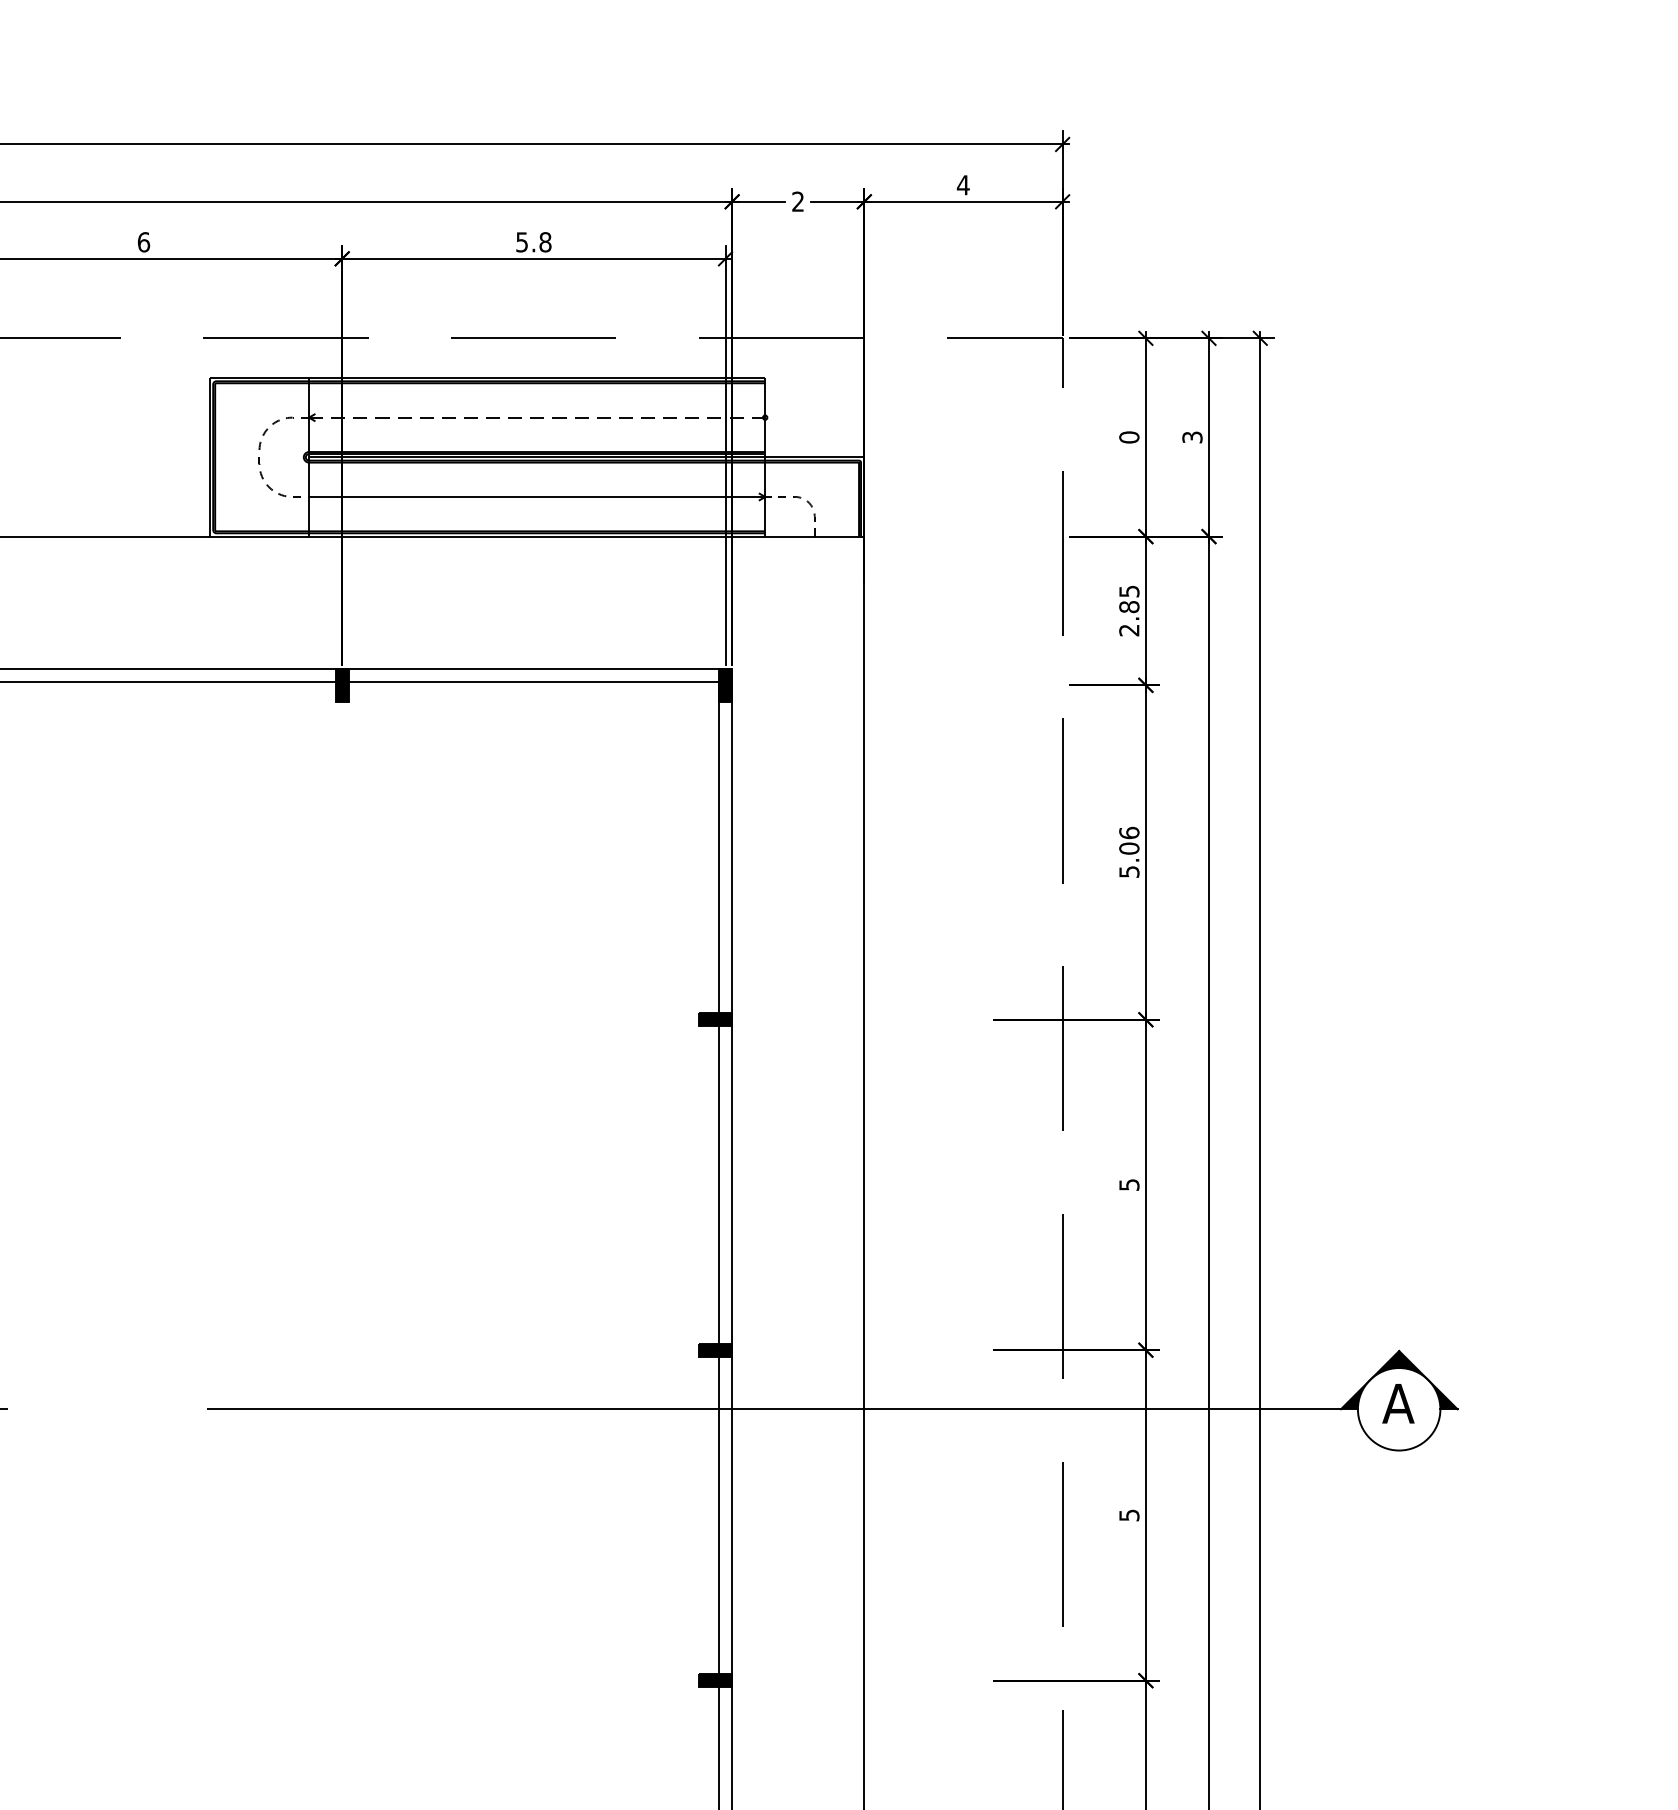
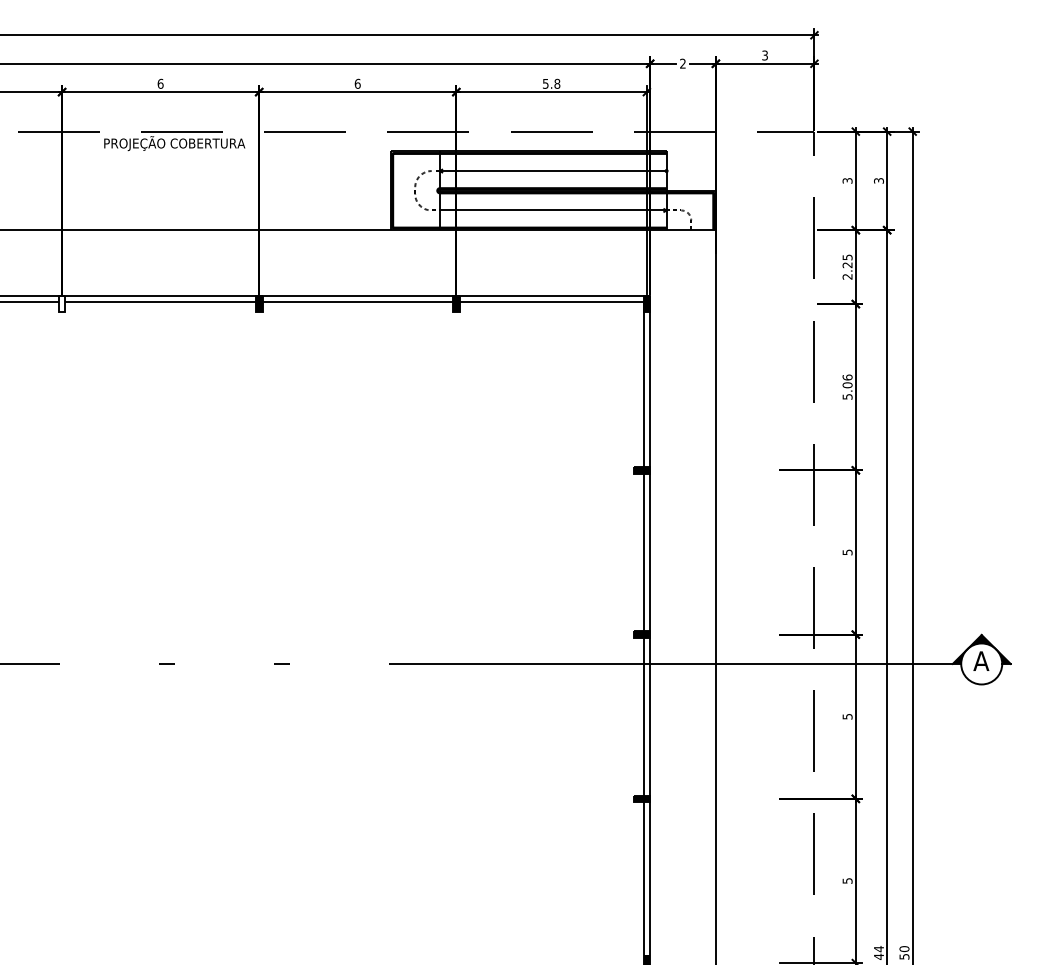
text: (962, 185) -> (764, 55), 4 -> 3
line: (537, 418) -> (553, 171), dashed -> solid
text: (1129, 436) -> (847, 180), 0 -> 3
text: (1129, 607) -> (847, 265), 2.85 -> 2.25

